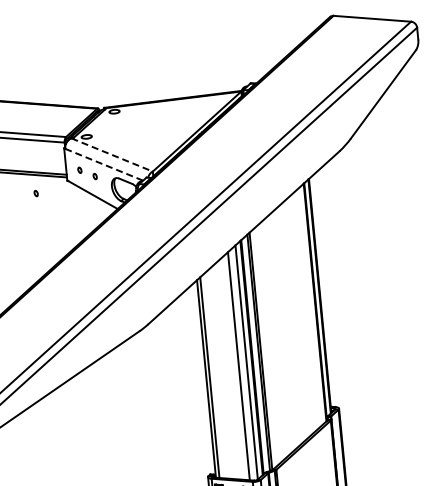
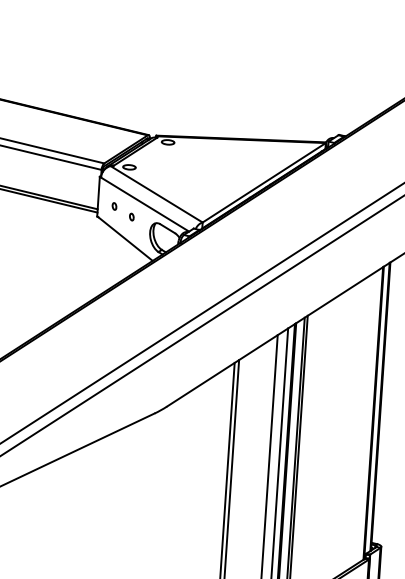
line: (112, 154) -> (157, 193), dashed -> solid
line: (104, 164) -> (145, 204), dashed -> solid
part: (35, 193) -> (56, 225), removed

